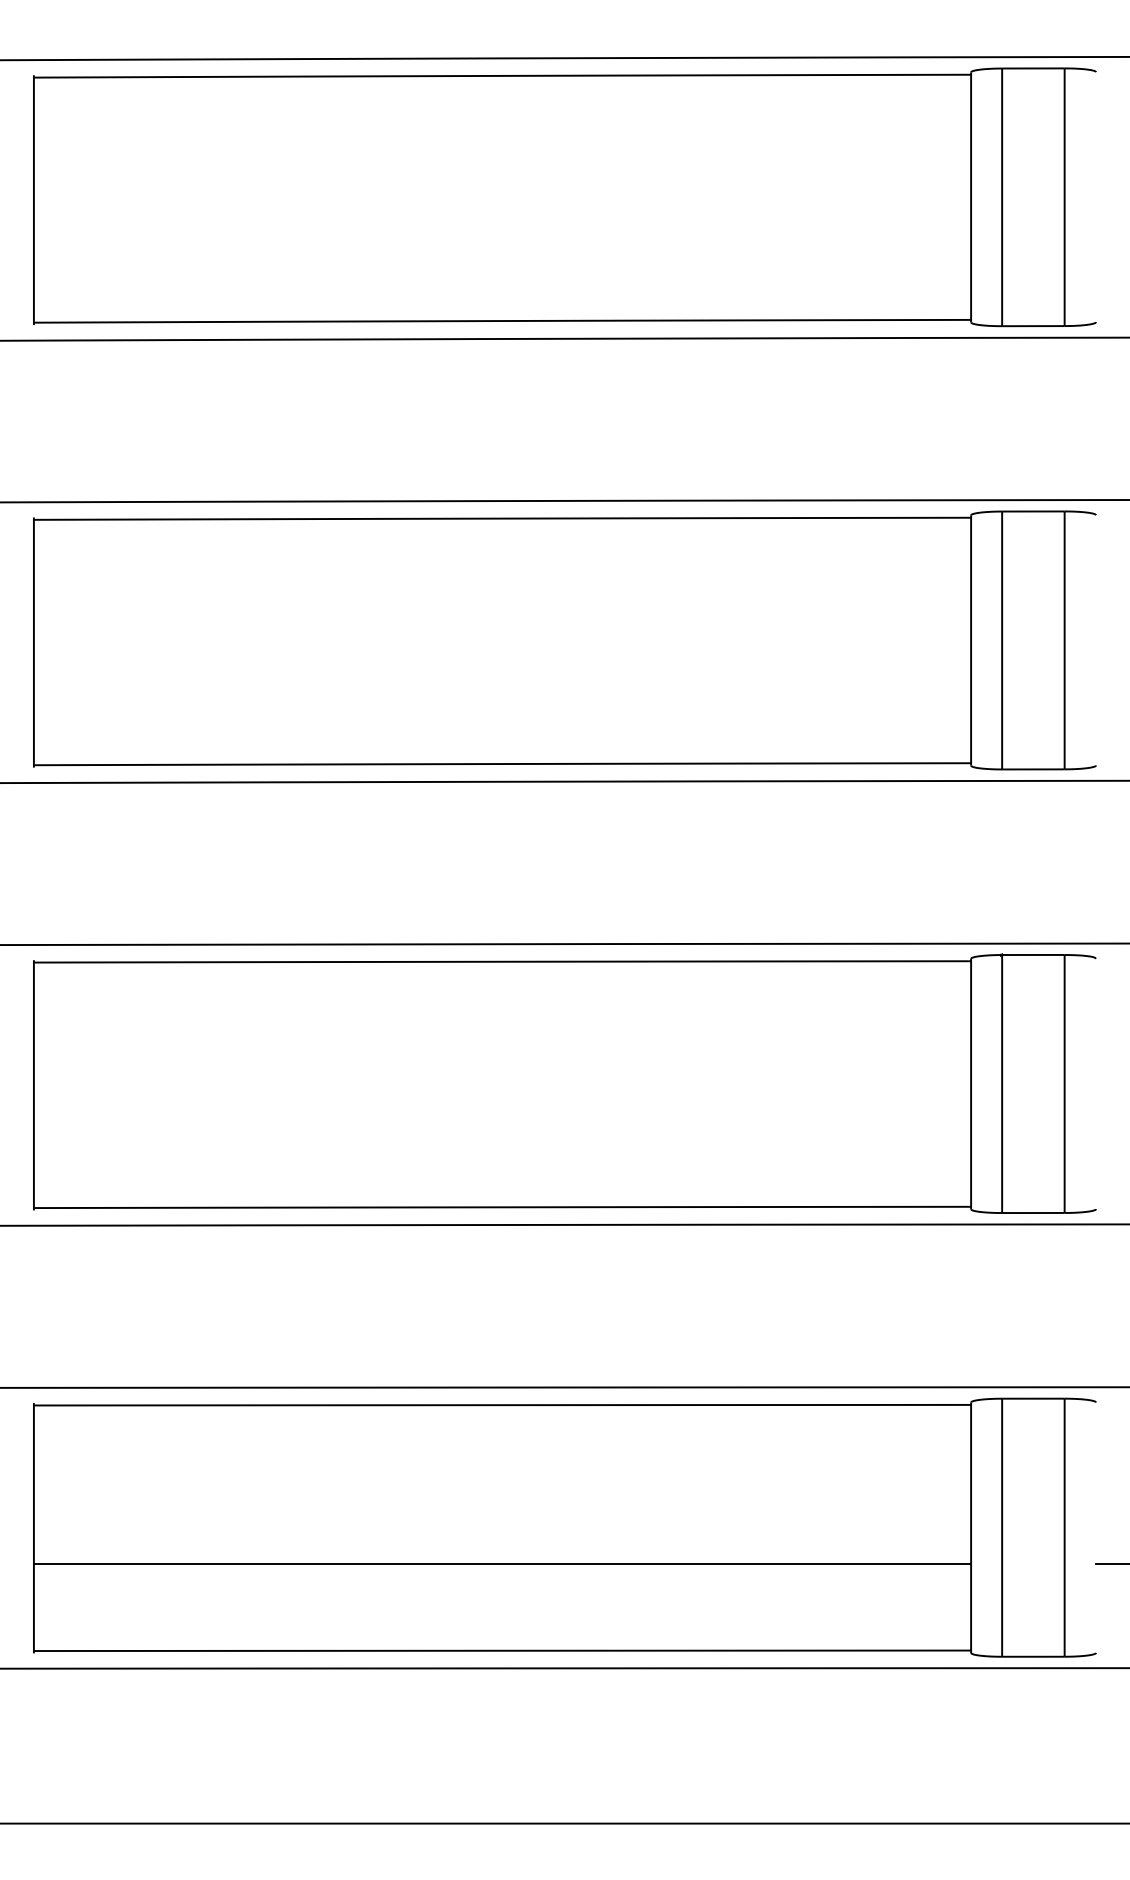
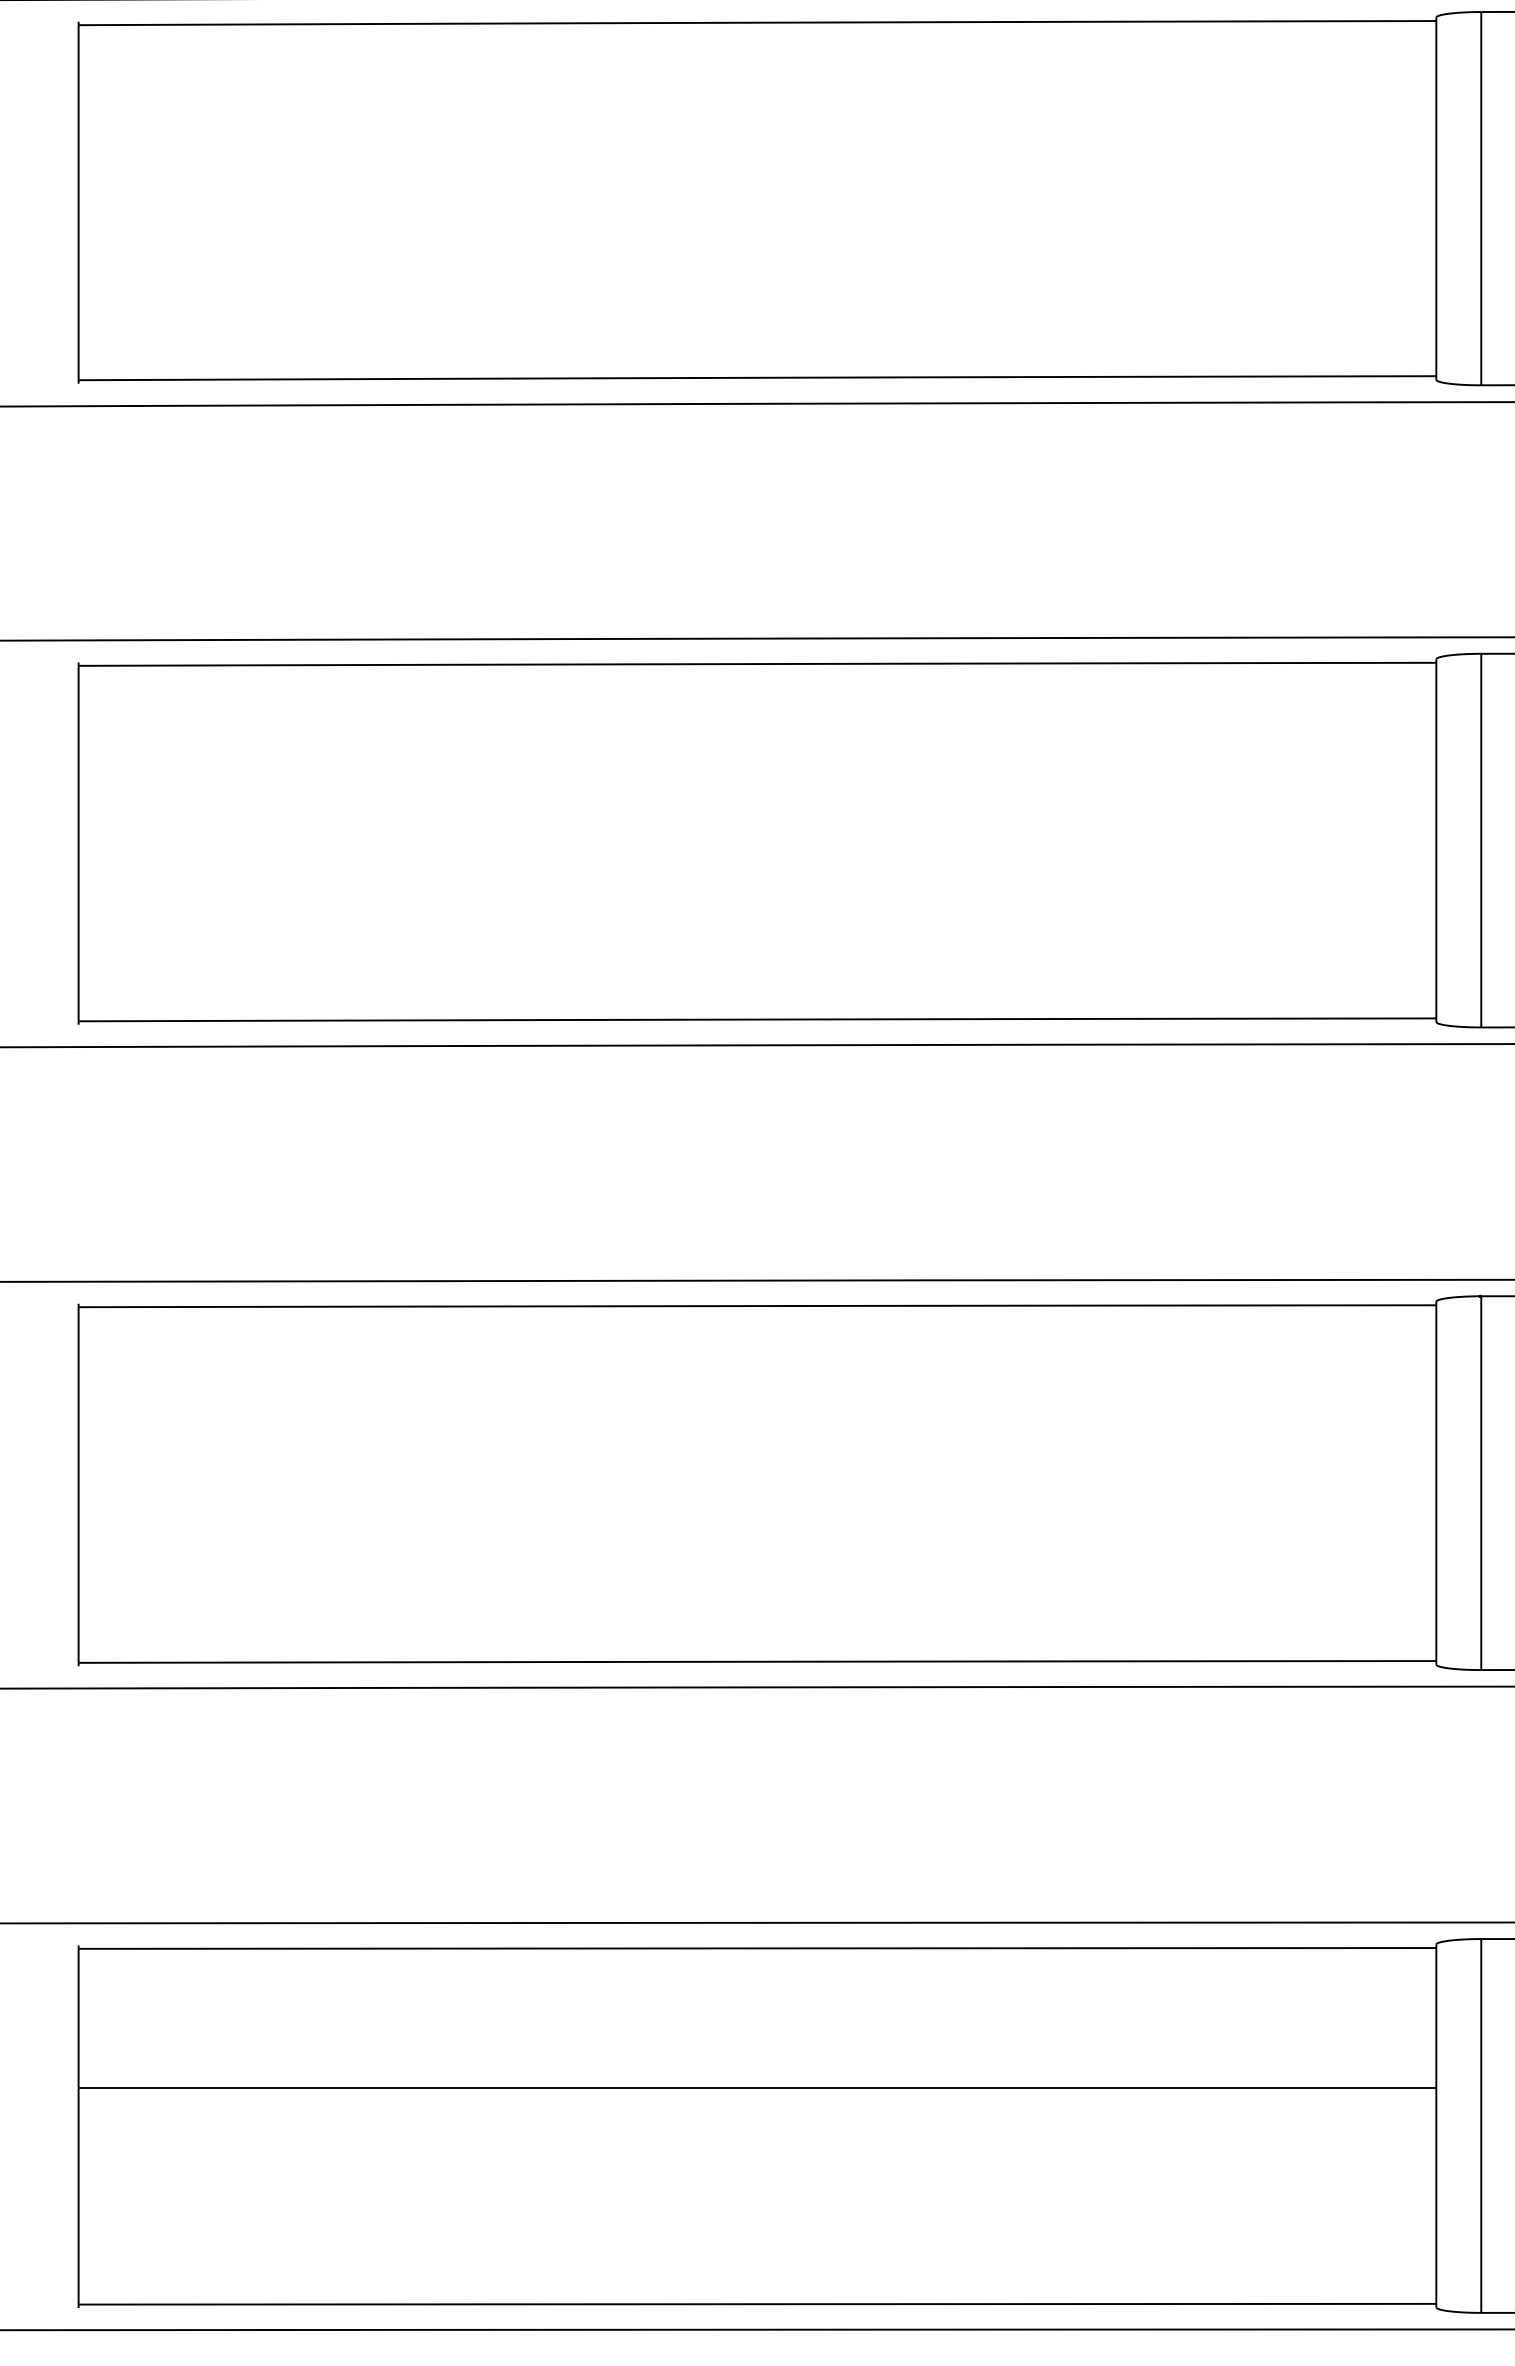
line: (502, 1564) -> (757, 2087), moved

